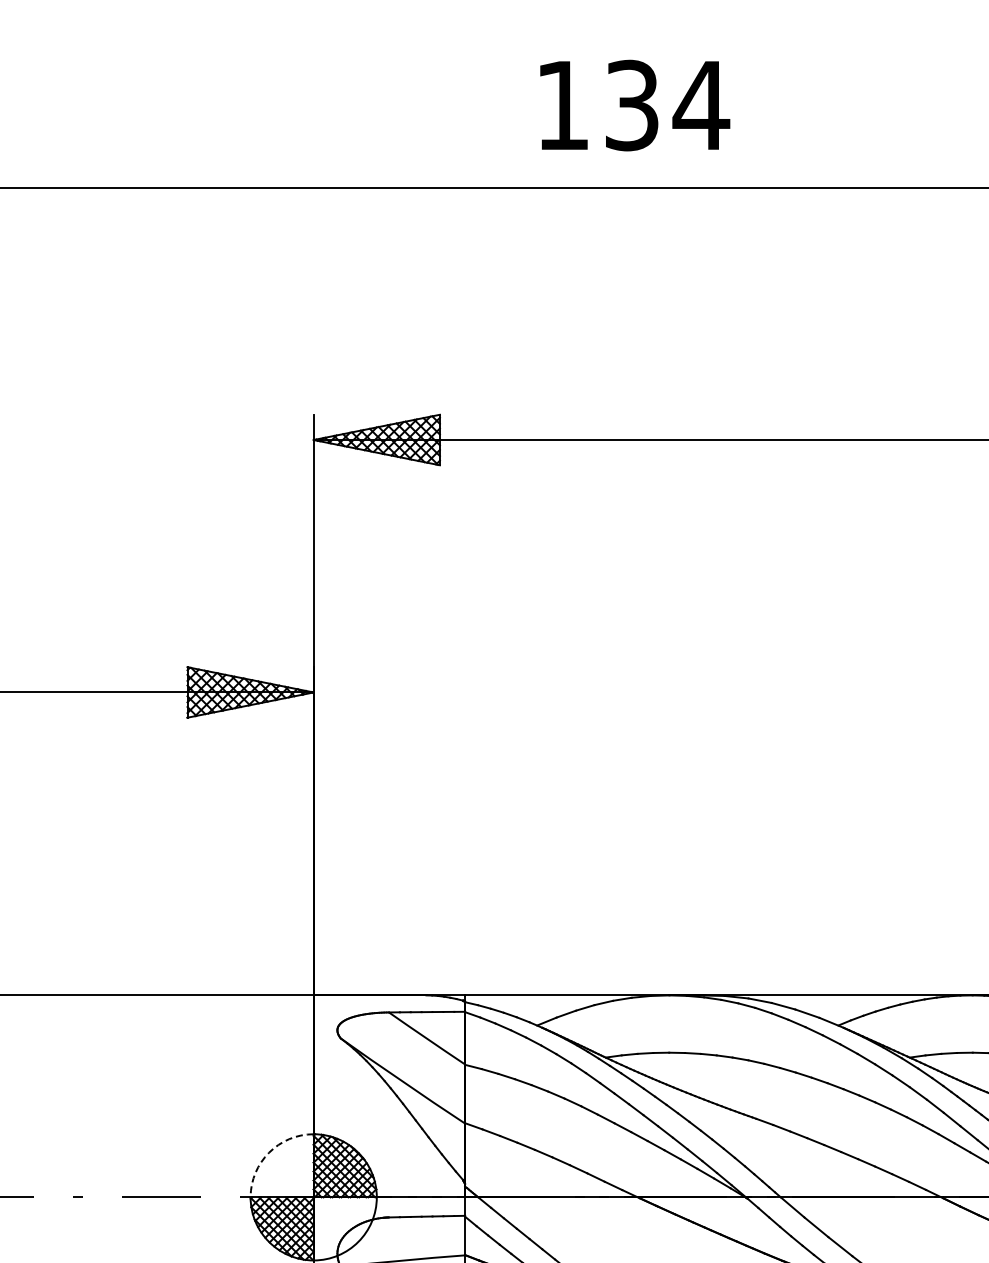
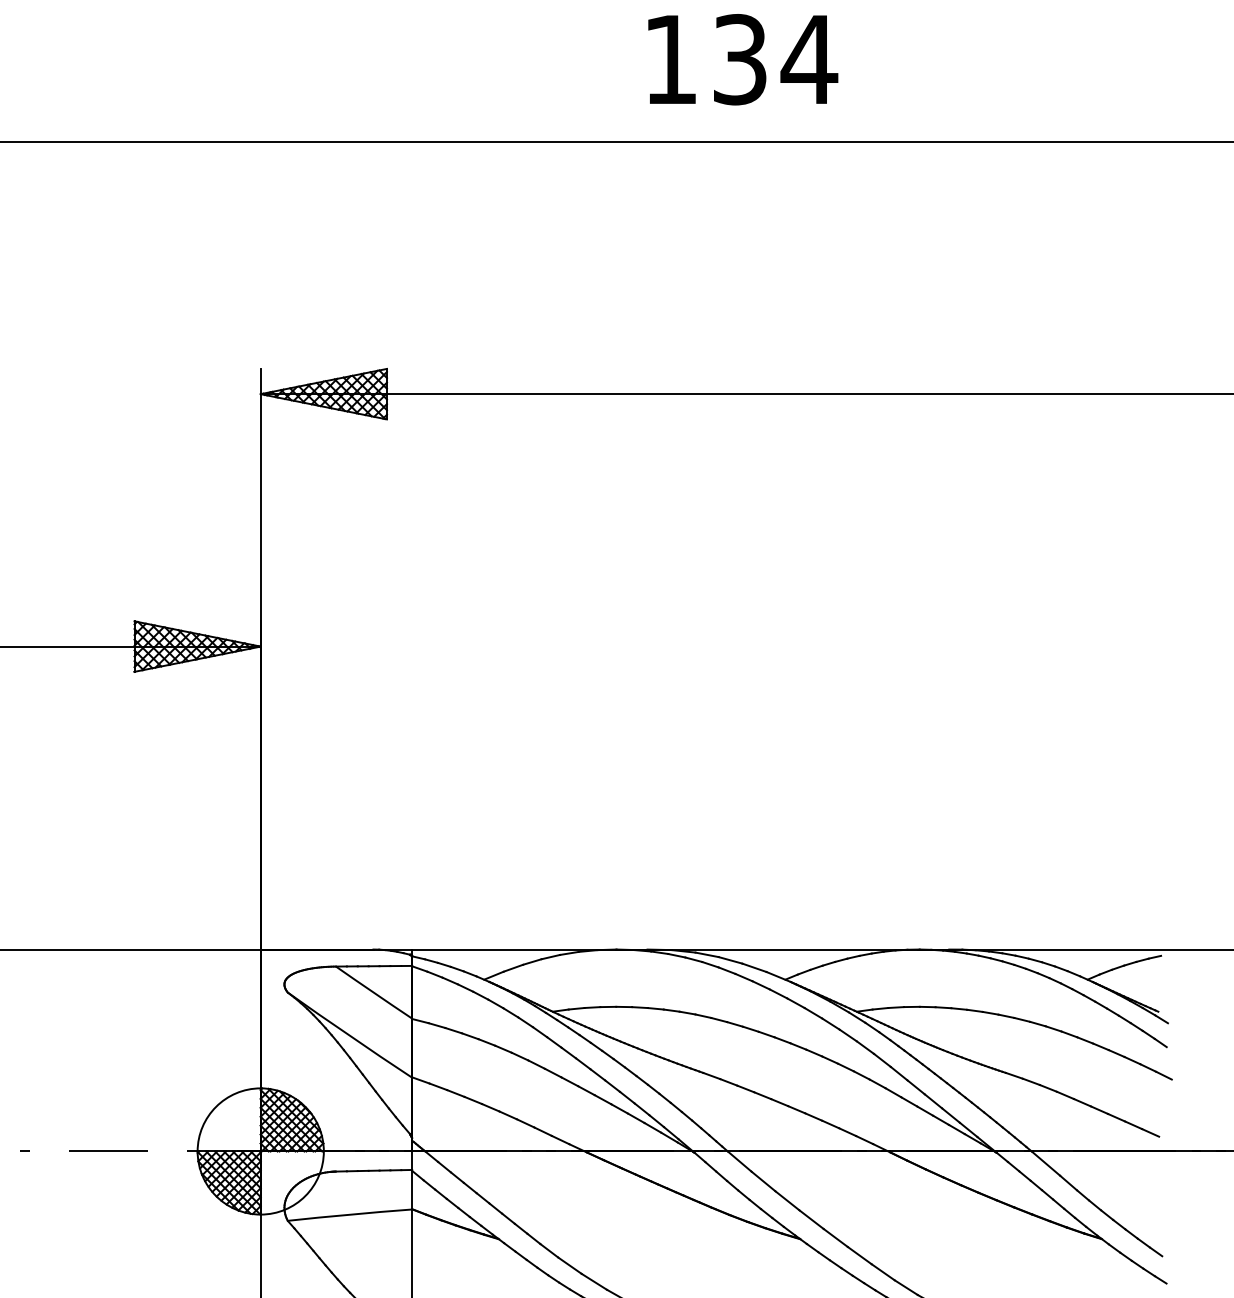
text: (635, 105) -> (743, 59), moved
arc: (269, 1152) -> (216, 1106), dashed -> solid

